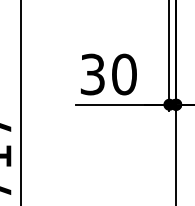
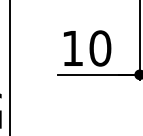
text: (92, 74) -> (72, 48), 30 -> 10

